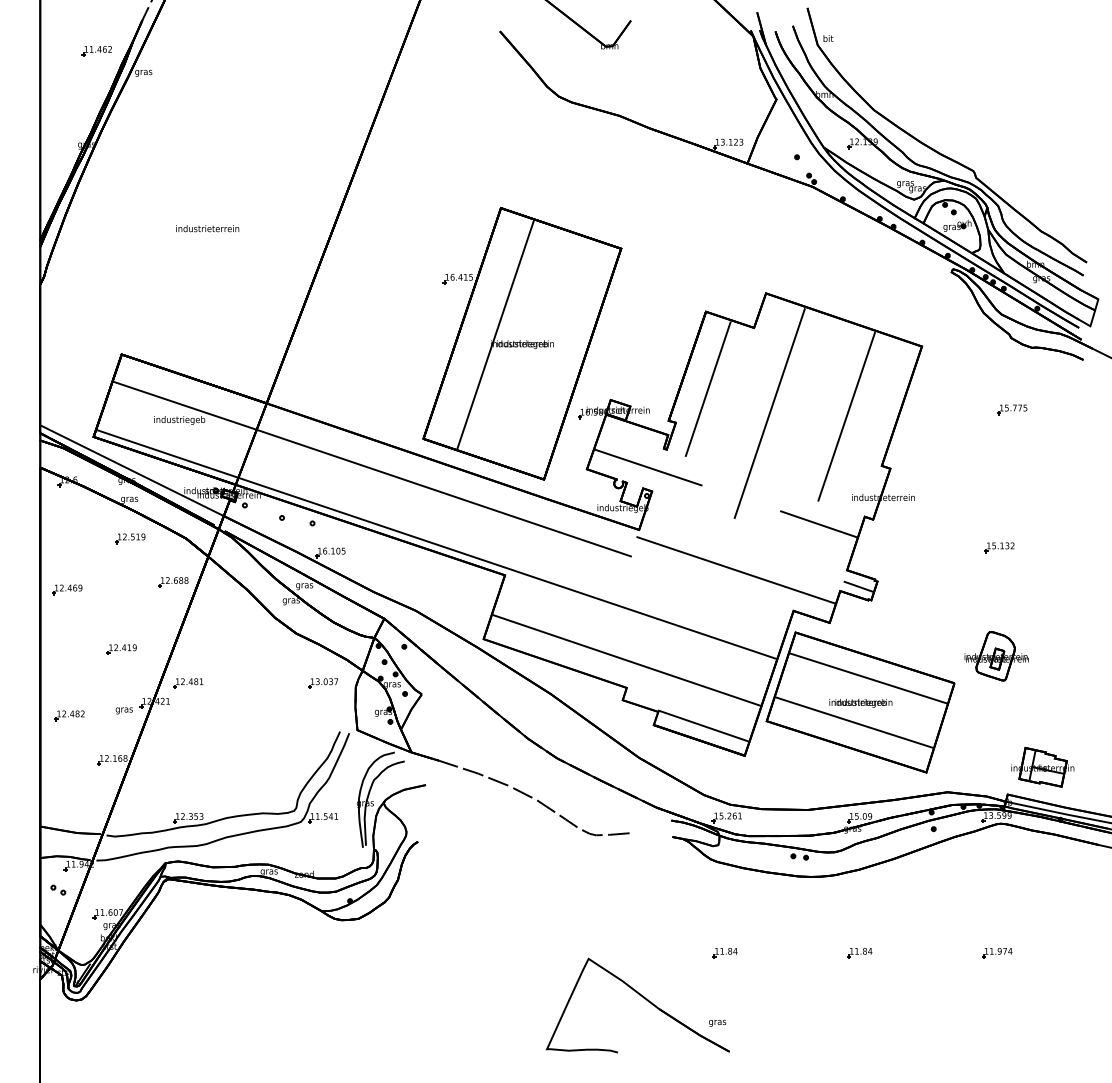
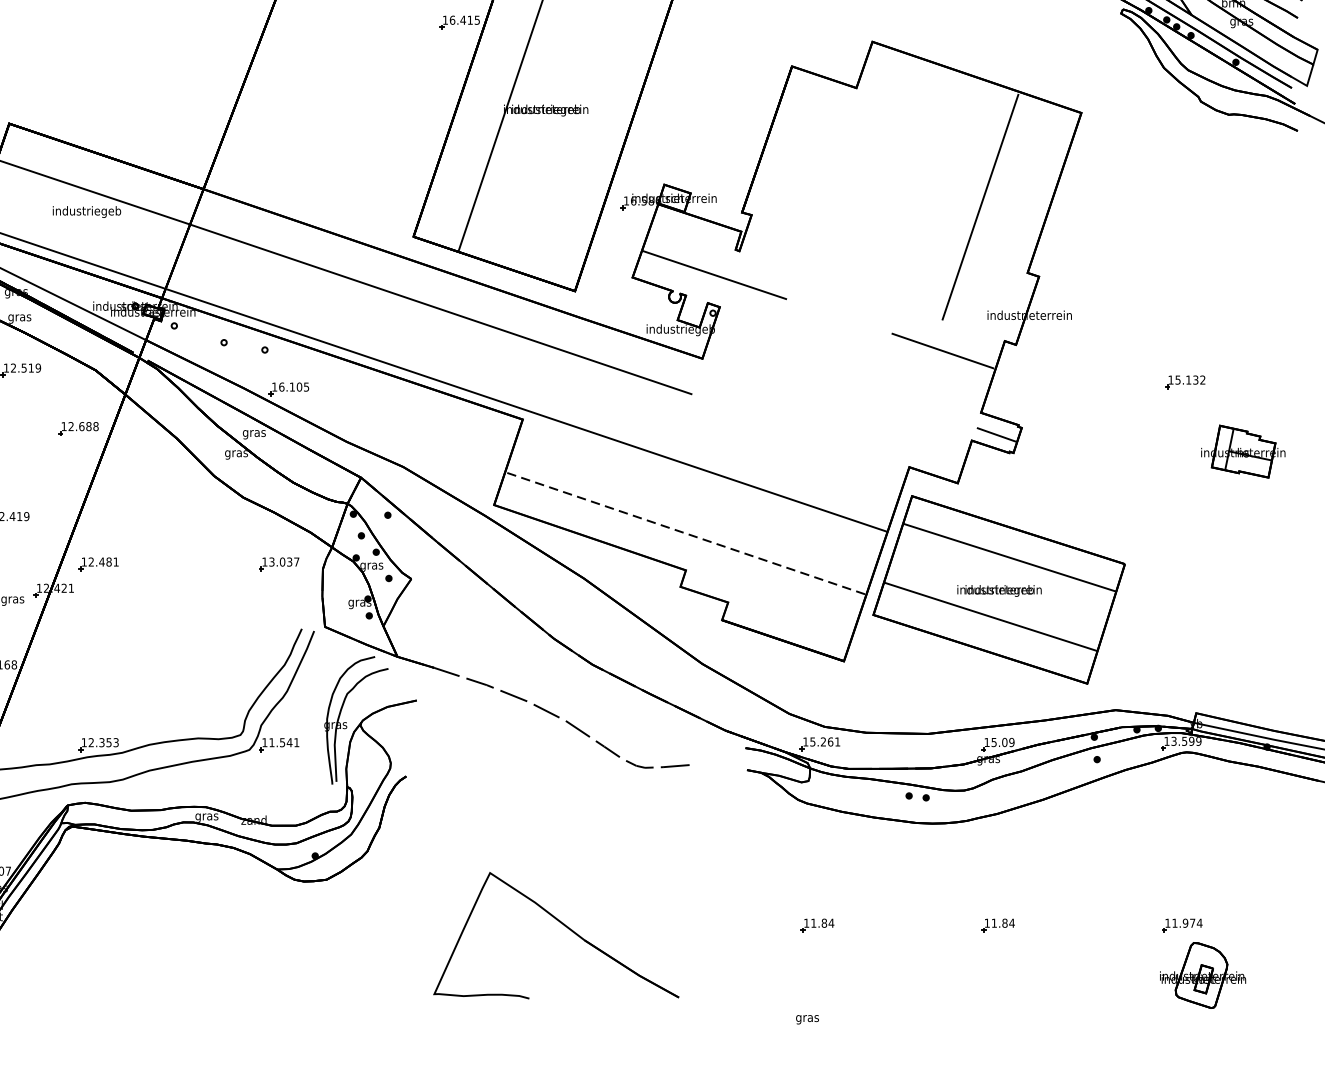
line: (707, 388) -> (794, 169), removed
part: (1012, 409) -> (1202, 197), removed
line: (769, 413) -> (877, 202), removed
line: (736, 570) -> (832, 413), removed
part: (996, 656) -> (1202, 975), moved
line: (626, 660) -> (685, 533), solid -> dashed
line: (703, 725) -> (788, 620), removed
part: (1042, 767) -> (1242, 451), moved
part: (643, 998) -> (563, 926), moved

